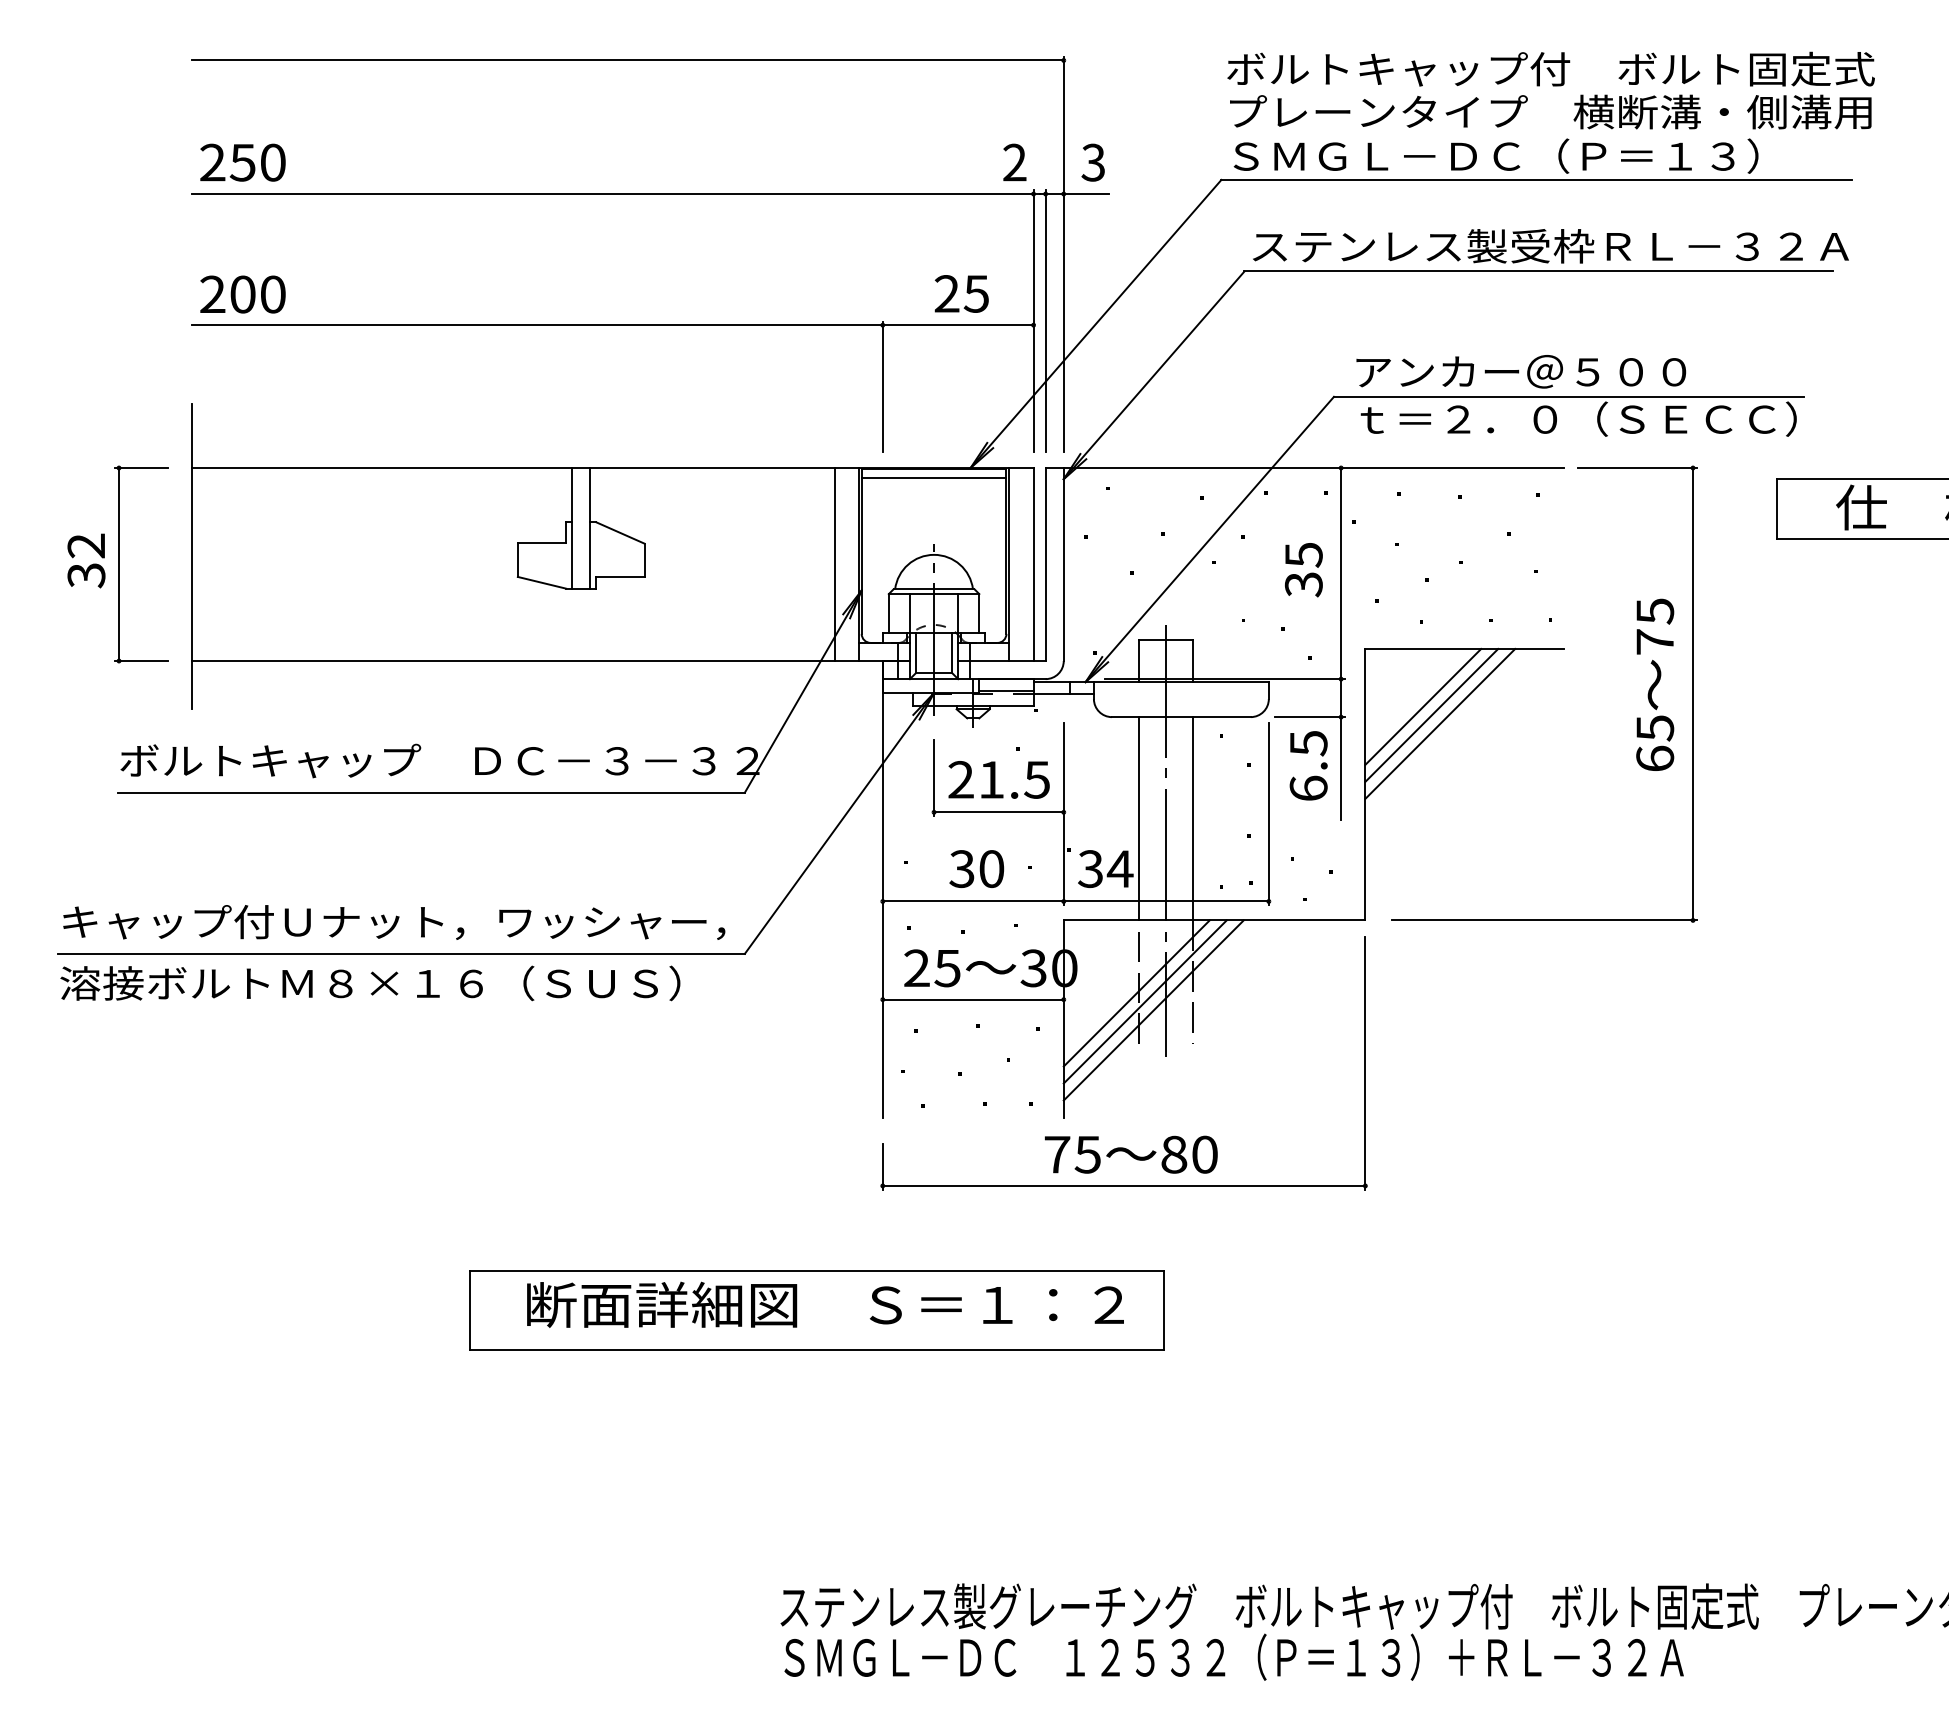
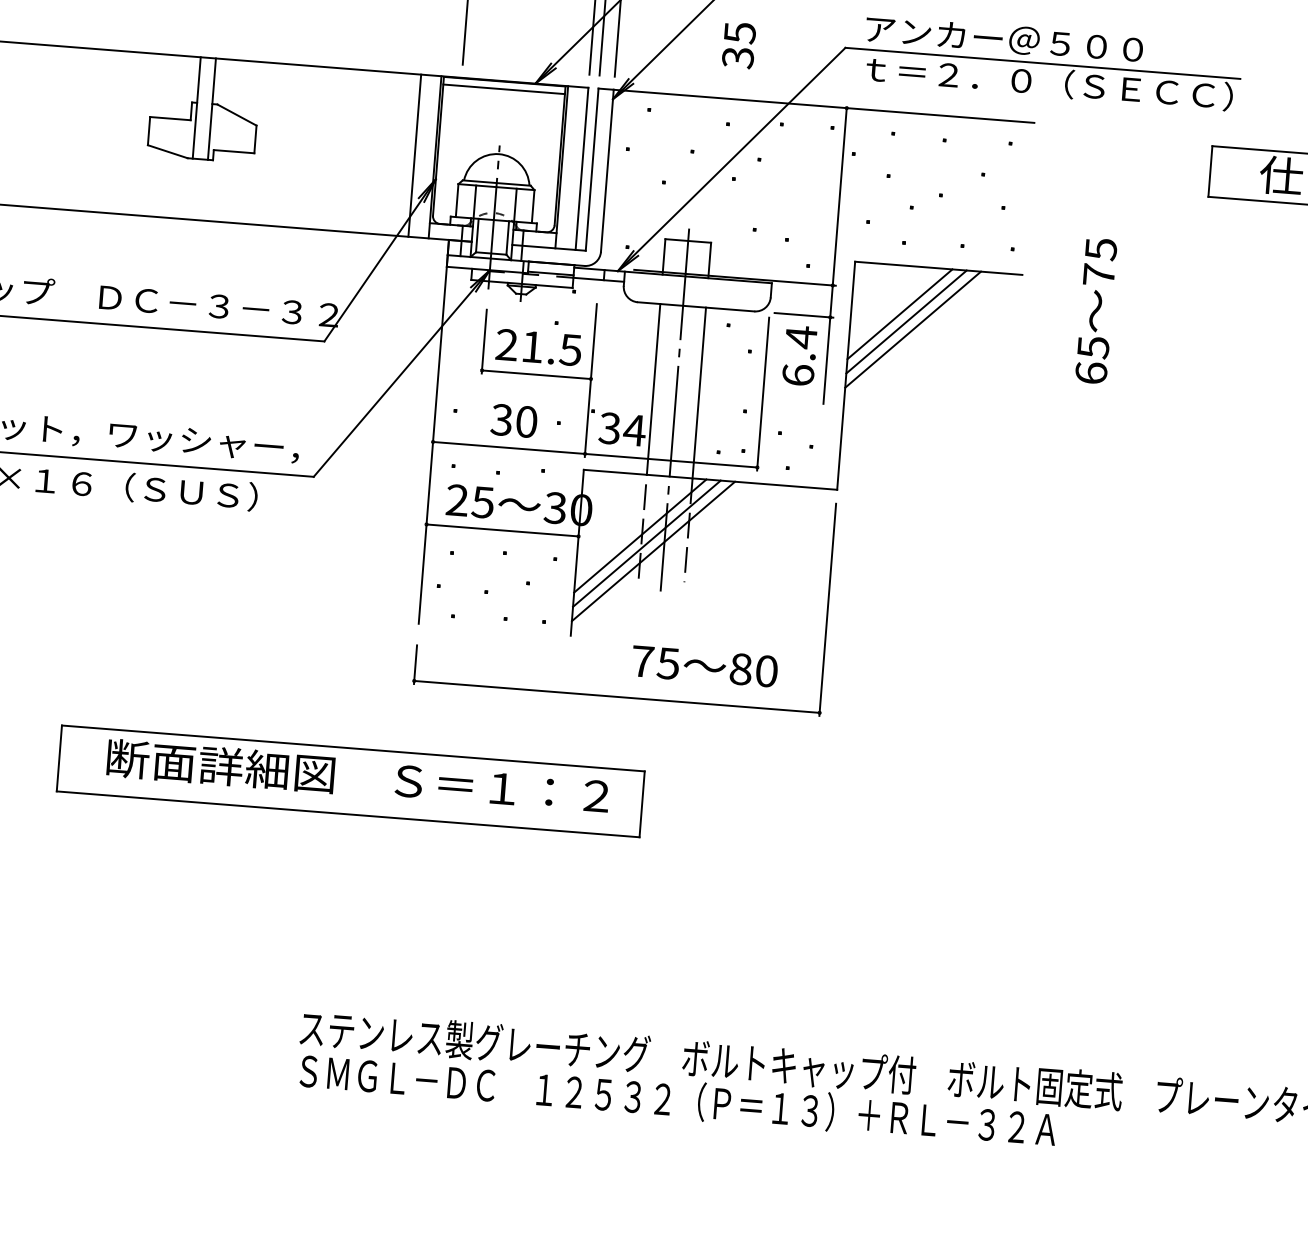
text: (1303, 570) -> (738, 45), moved
part: (1692, 693) -> (1127, 320), removed
text: (1308, 743) -> (801, 337), 6.5 -> 6.4
text: (1131, 1154) -> (705, 666), moved

